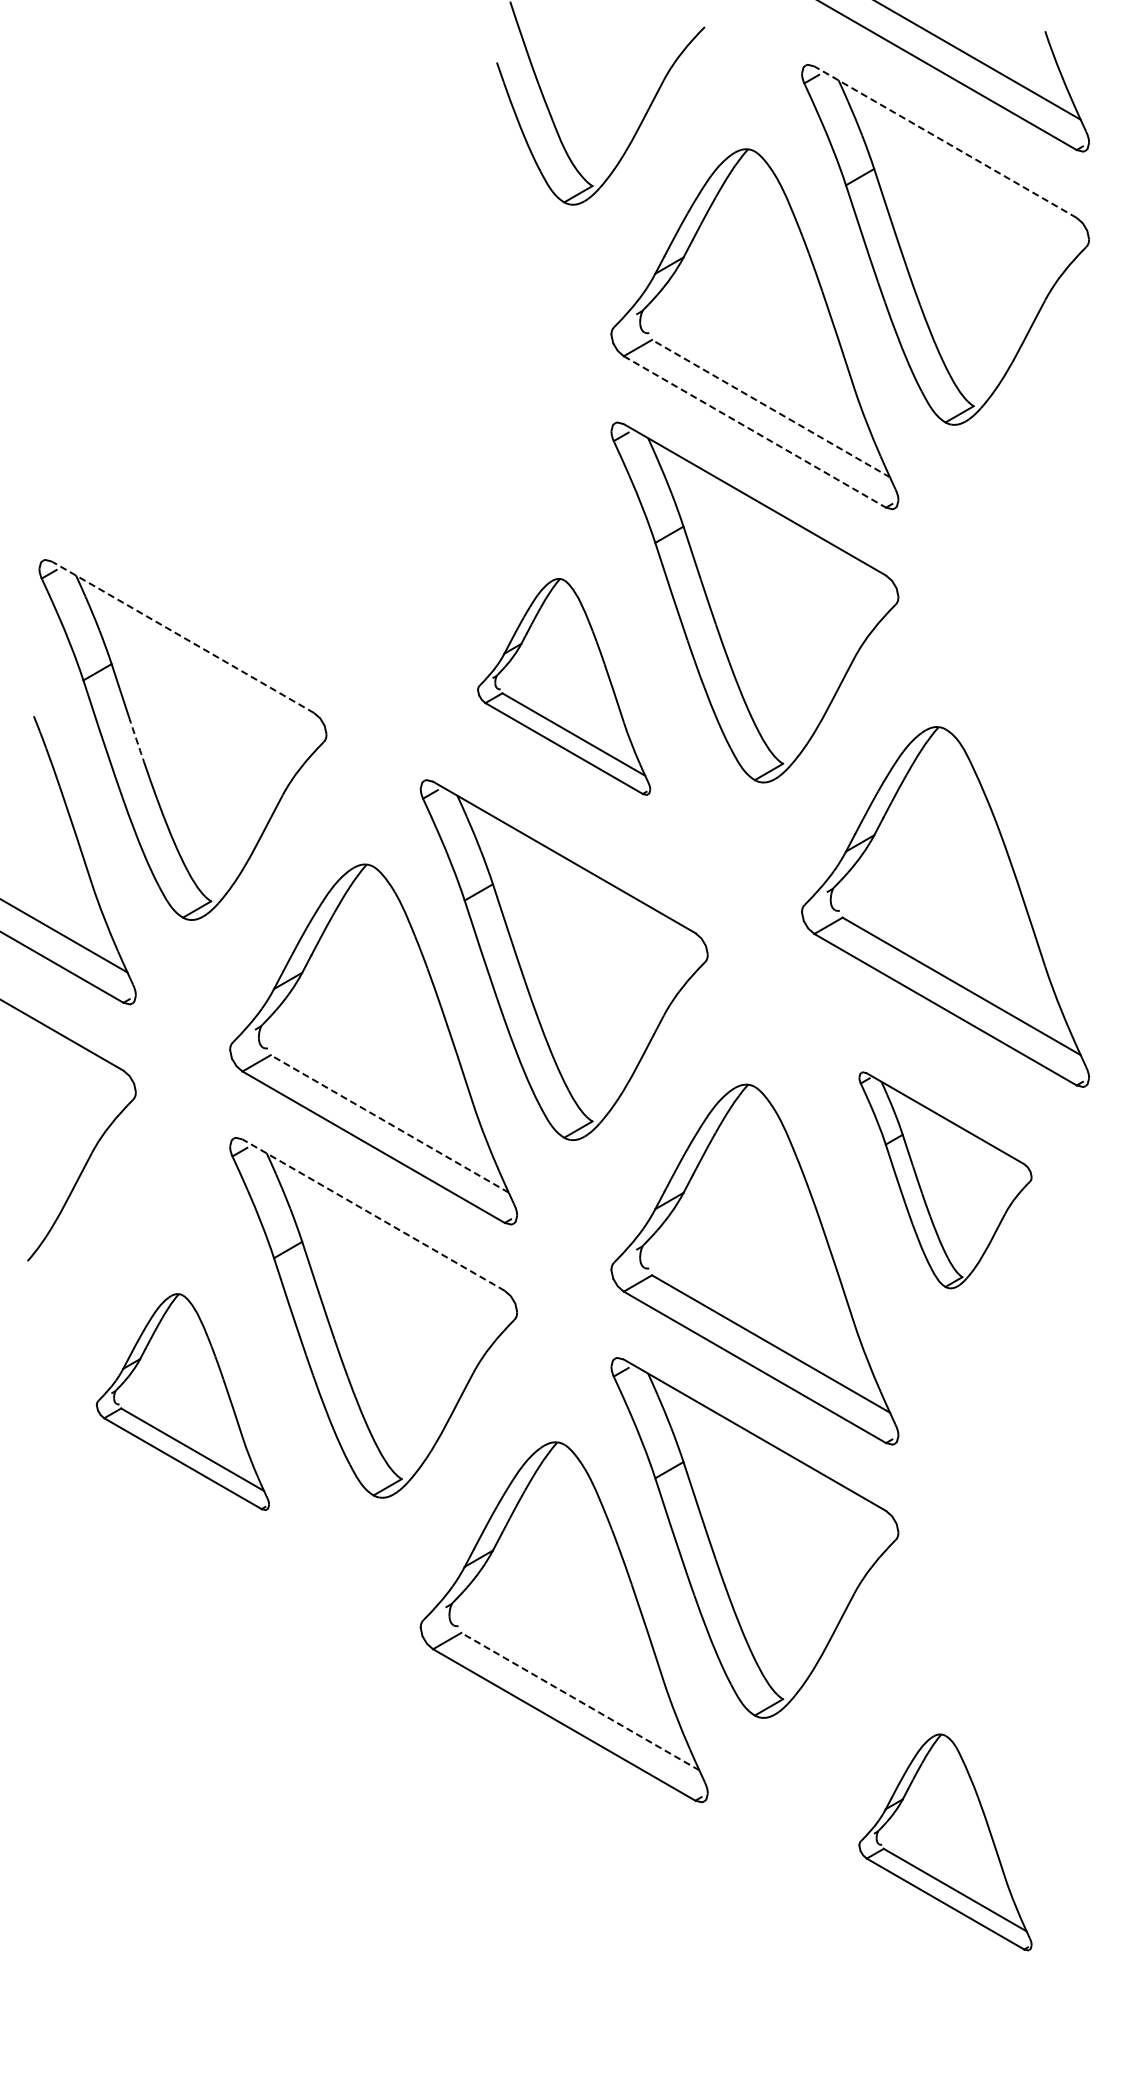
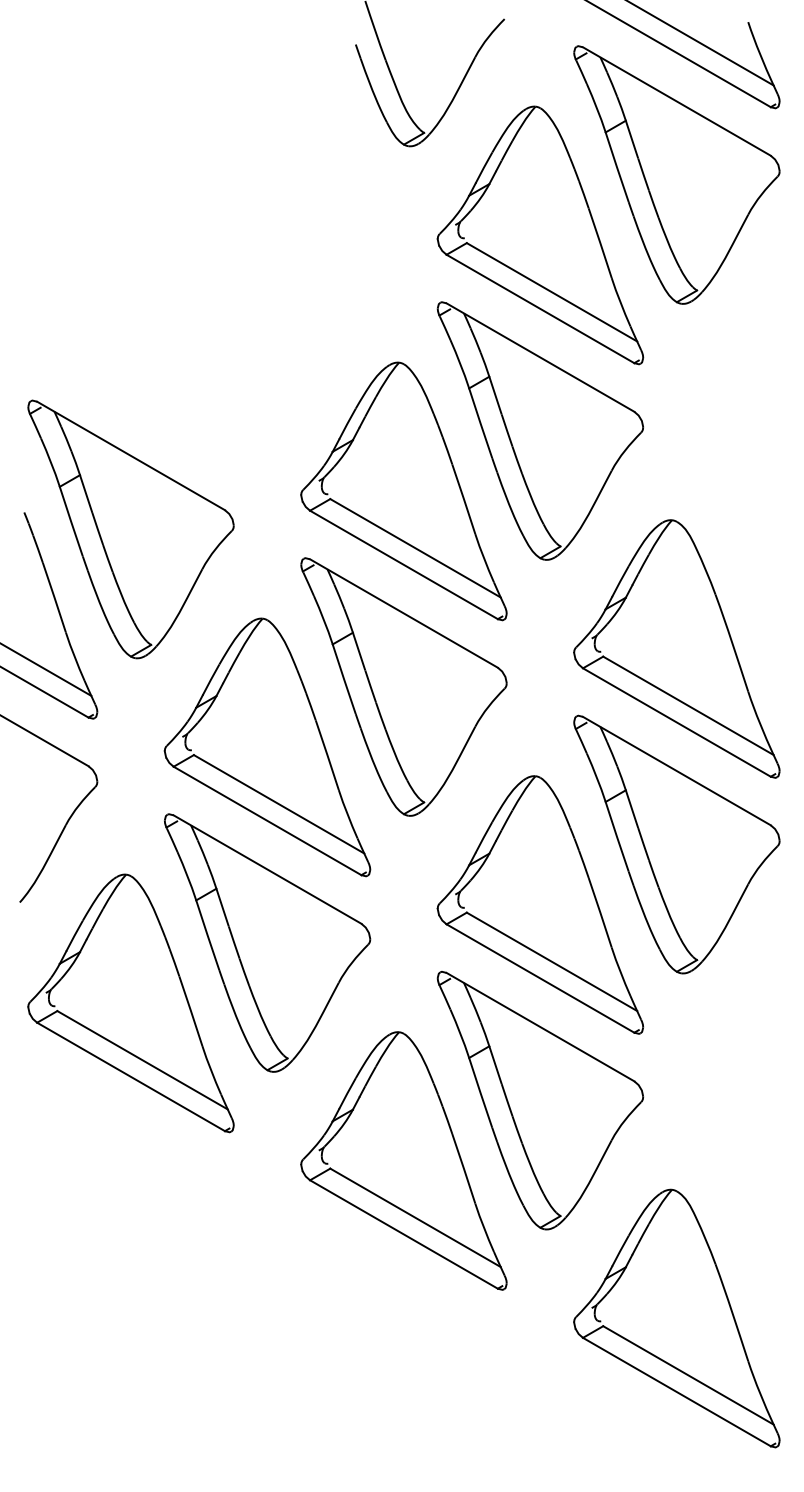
line: (945, 141) -> (676, 101), dashed -> solid
line: (770, 408) -> (551, 292), dashed -> solid
line: (755, 432) -> (540, 309), dashed -> solid
line: (182, 637) -> (130, 456), dashed -> solid
part: (563, 686) -> (403, 491), size x1.67
arc: (136, 739) -> (97, 529), dashed -> solid
line: (389, 1123) -> (278, 803), dashed -> solid
part: (945, 1180) -> (676, 844), size x1.67
line: (373, 1214) -> (267, 869), dashed -> solid
part: (182, 1401) -> (130, 1002), size x1.67
line: (580, 1701) -> (415, 1217), dashed -> solid
part: (945, 1842) -> (676, 1318), size x1.67

